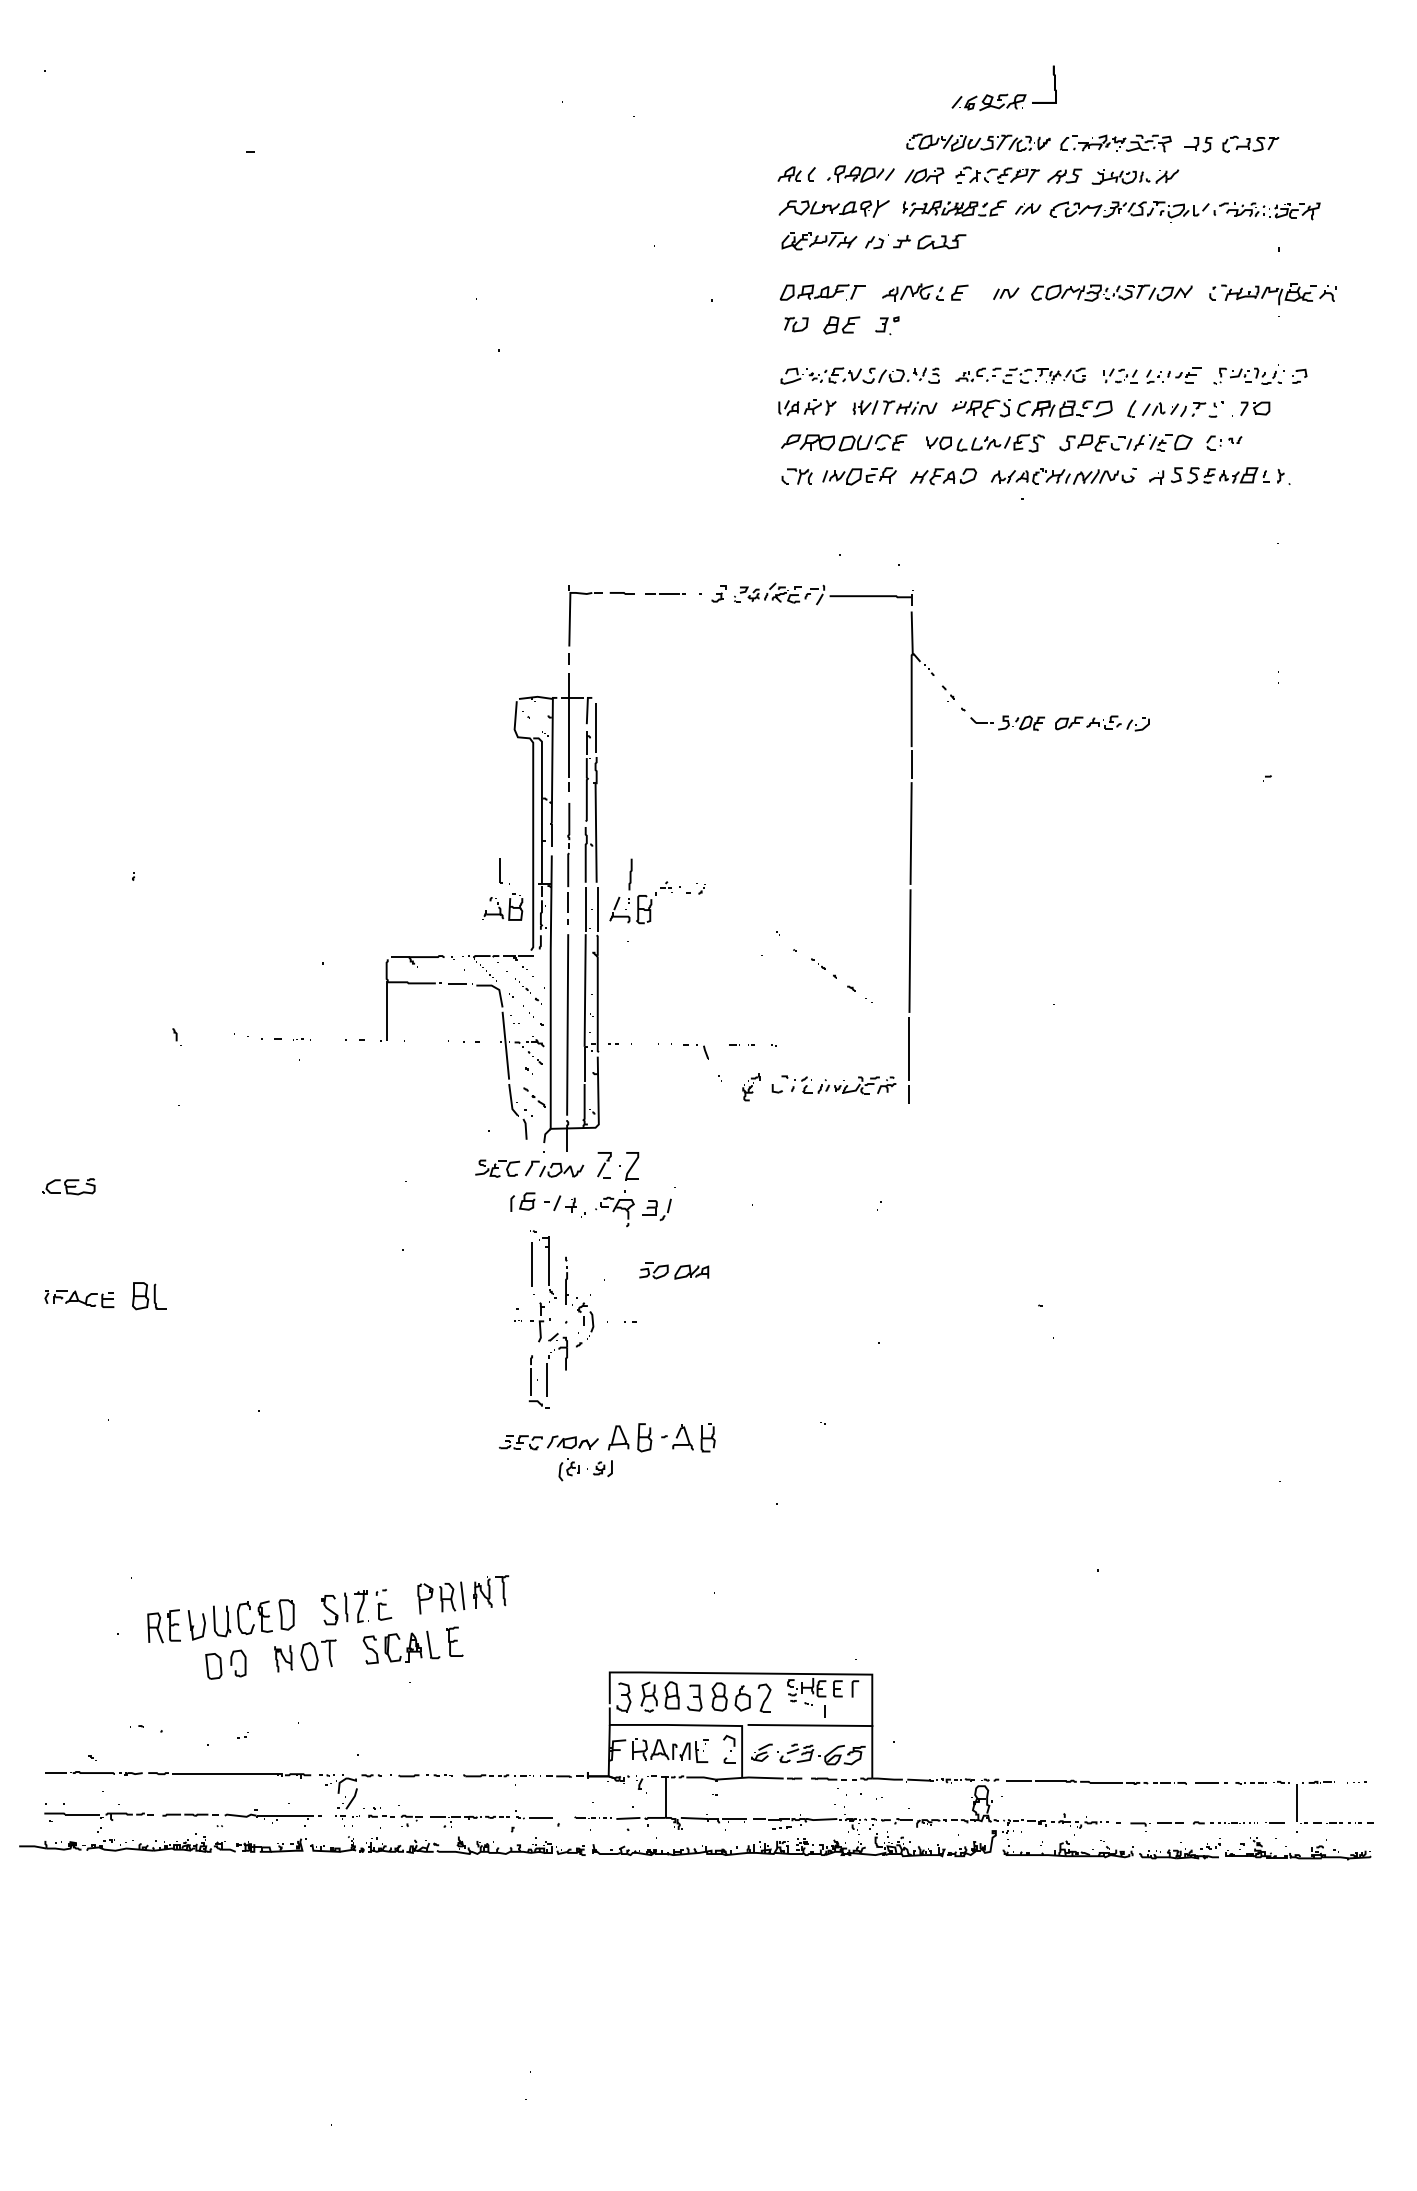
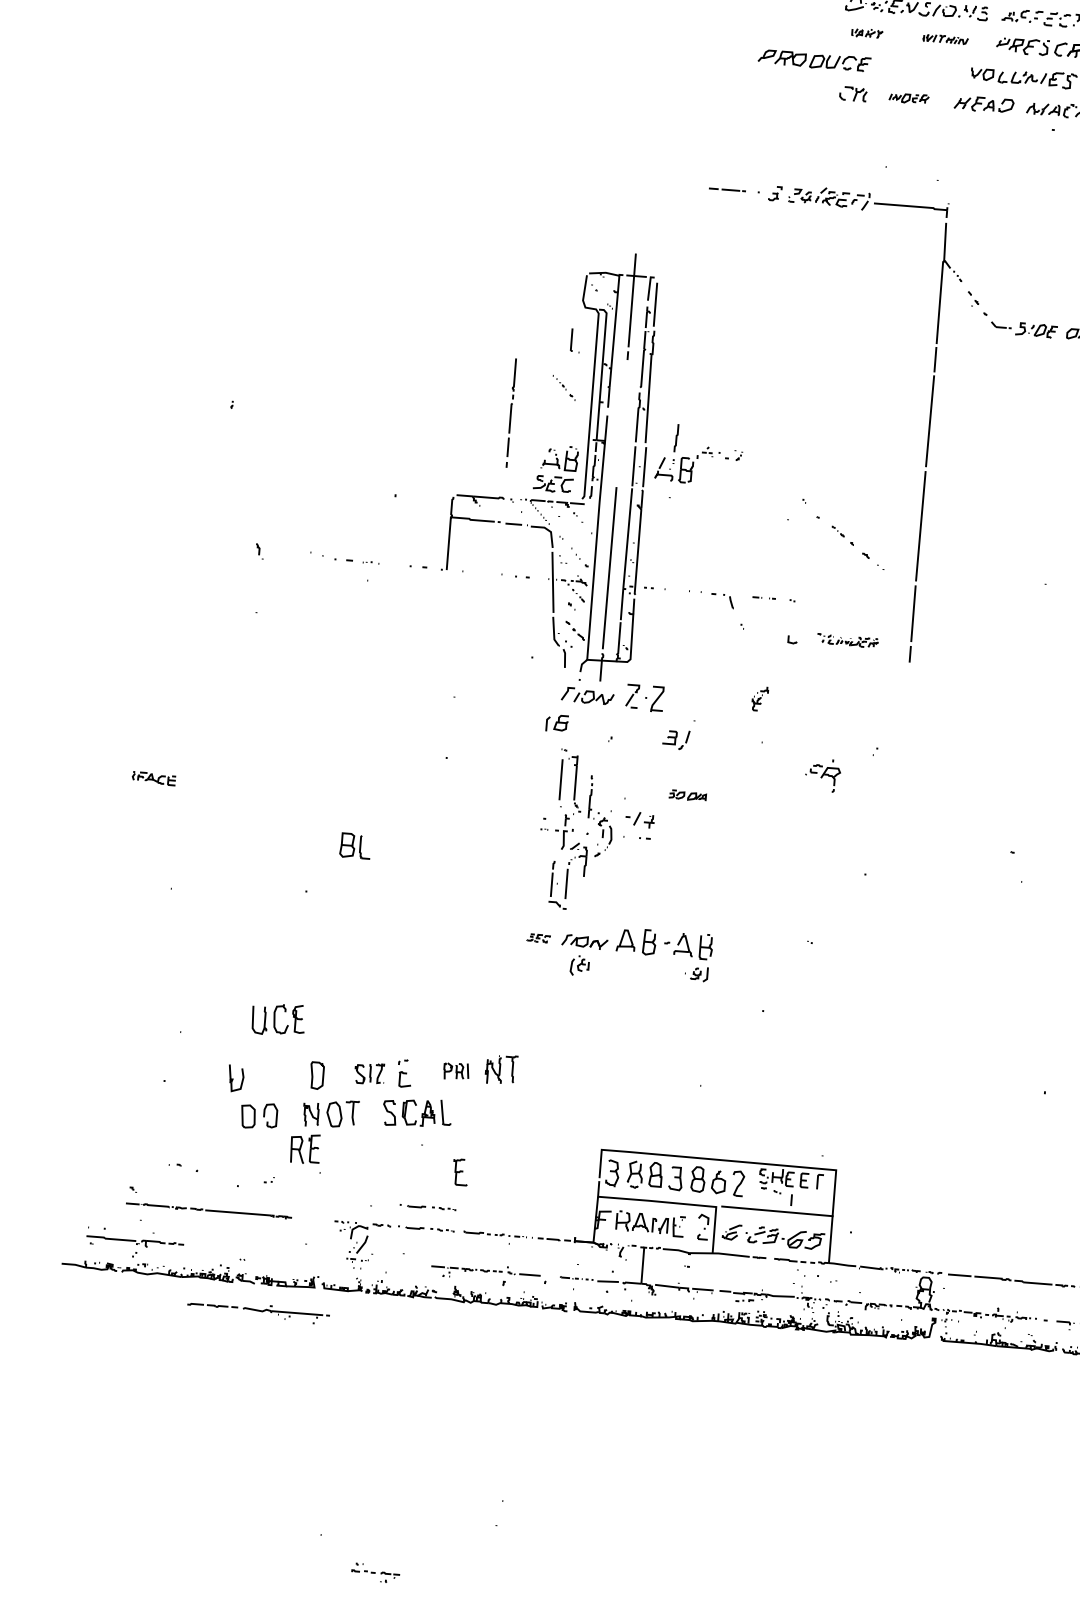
part: (807, 407) -> (867, 33), size x0.6
part: (894, 407) -> (945, 39), size x0.6
part: (844, 442) -> (814, 60), moved
part: (859, 476) -> (909, 98), size x0.6
part: (601, 593) -> (670, 184), removed
part: (568, 863) -> (511, 412), moved
part: (504, 871) -> (575, 341), moved
part: (528, 991) -> (564, 387), moved
part: (838, 1084) -> (847, 640), size x0.6
part: (751, 1087) -> (760, 699), moved
part: (497, 1168) -> (553, 484), moved
part: (68, 1186) -> (152, 677), removed
part: (560, 1203) -> (640, 819), moved
part: (614, 1208) -> (822, 775), moved
part: (674, 1270) -> (687, 795), size x0.6
part: (149, 1296) -> (355, 846), moved
part: (79, 1298) -> (154, 778), size x0.7
part: (520, 1442) -> (538, 938), size x0.6
part: (599, 1468) -> (696, 973), moved
part: (441, 1597) -> (456, 1071), size x0.6
part: (344, 1607) -> (369, 1073), size x0.7
part: (242, 1618) -> (278, 1019), moved
part: (163, 1626) -> (304, 1148), moved
part: (454, 1641) -> (460, 1172), moved
part: (421, 1751) -> (427, 1207), added
part: (178, 1774) -> (209, 1210), size x0.7
part: (395, 1816) -> (375, 1572), moved
part: (241, 1817) -> (257, 1311), moved

